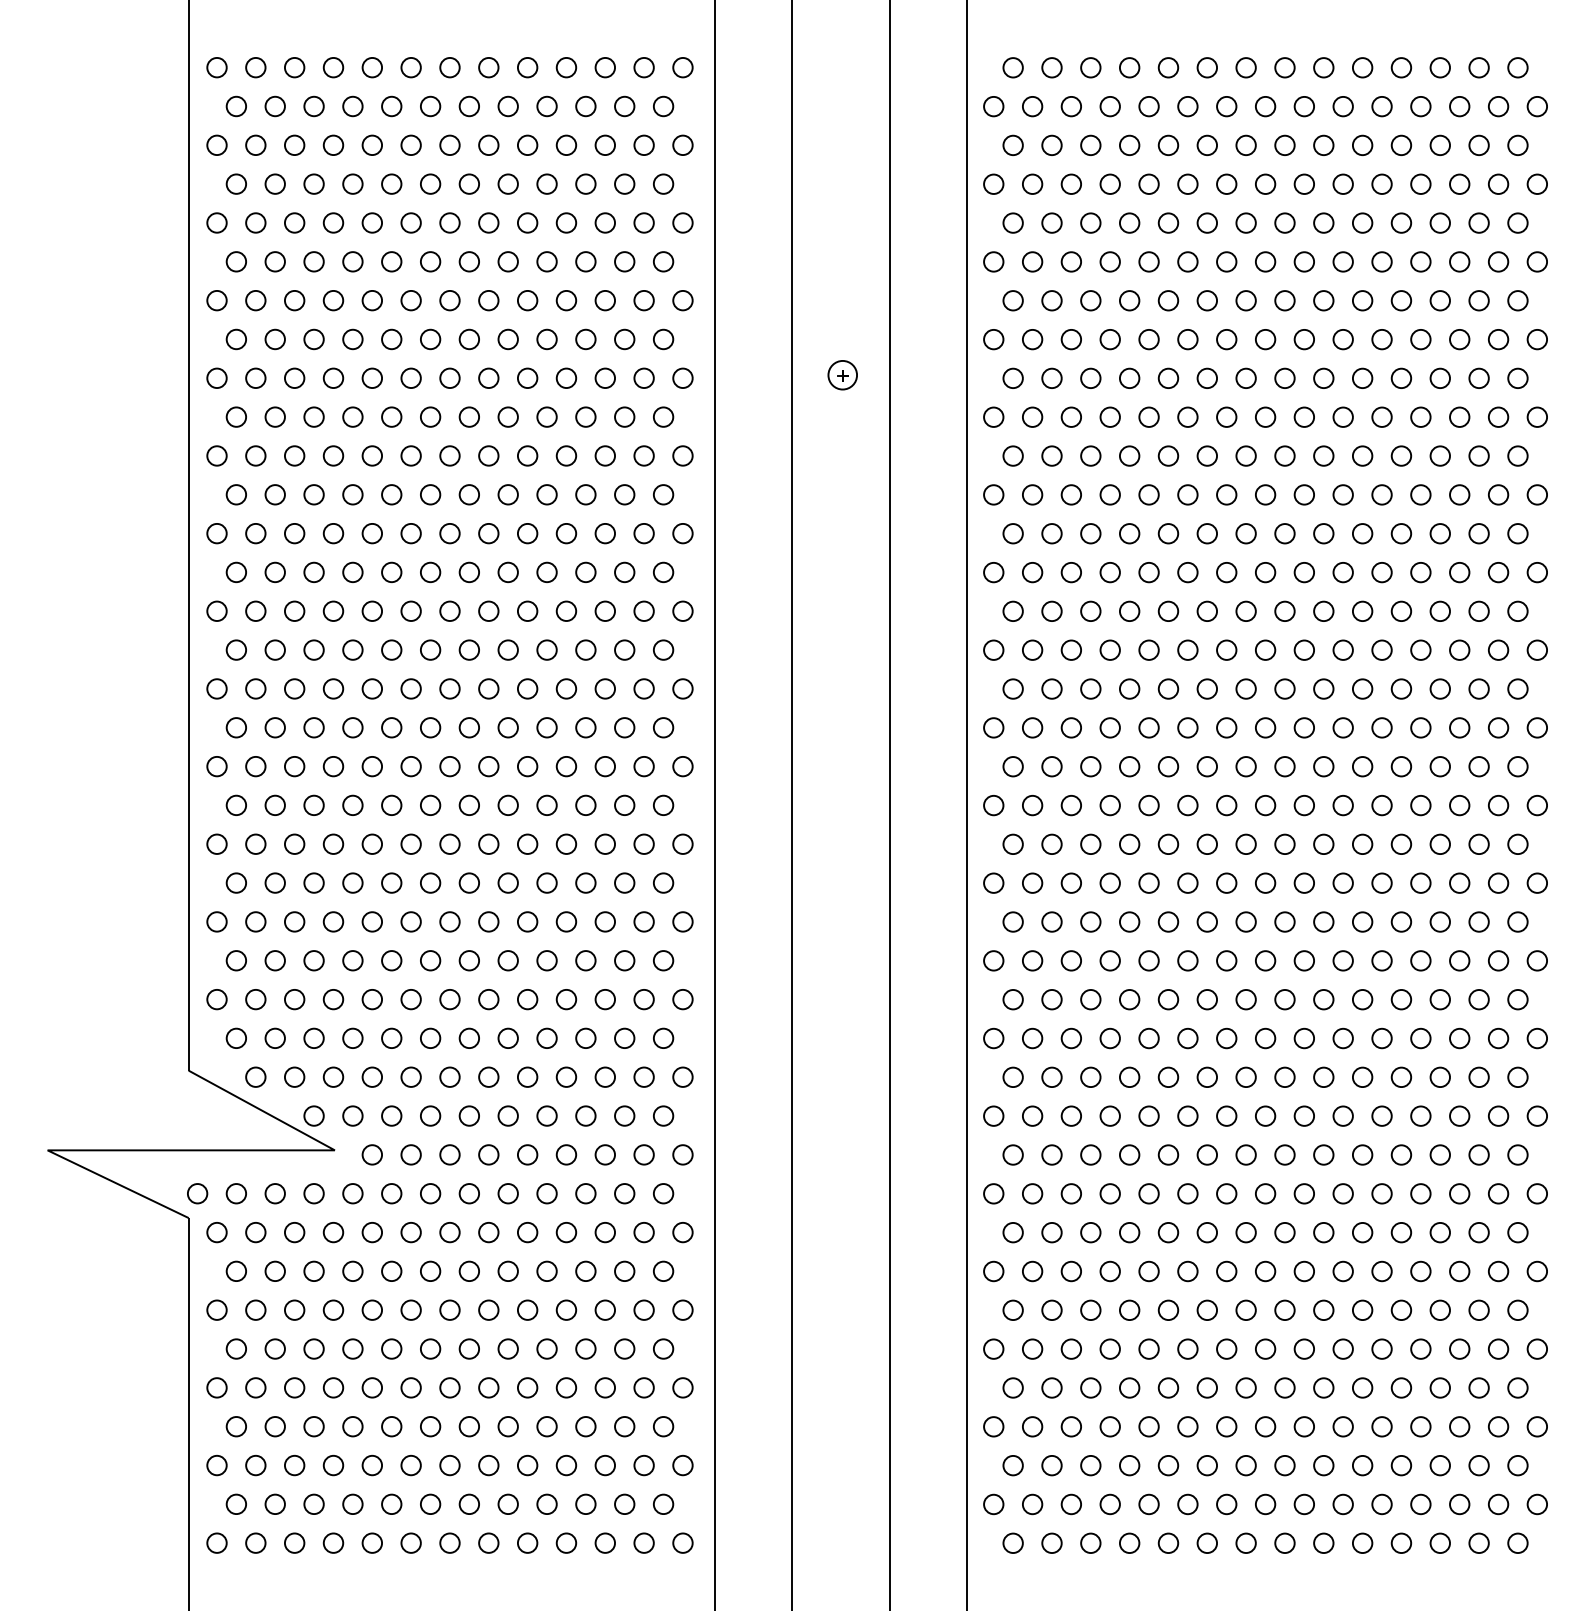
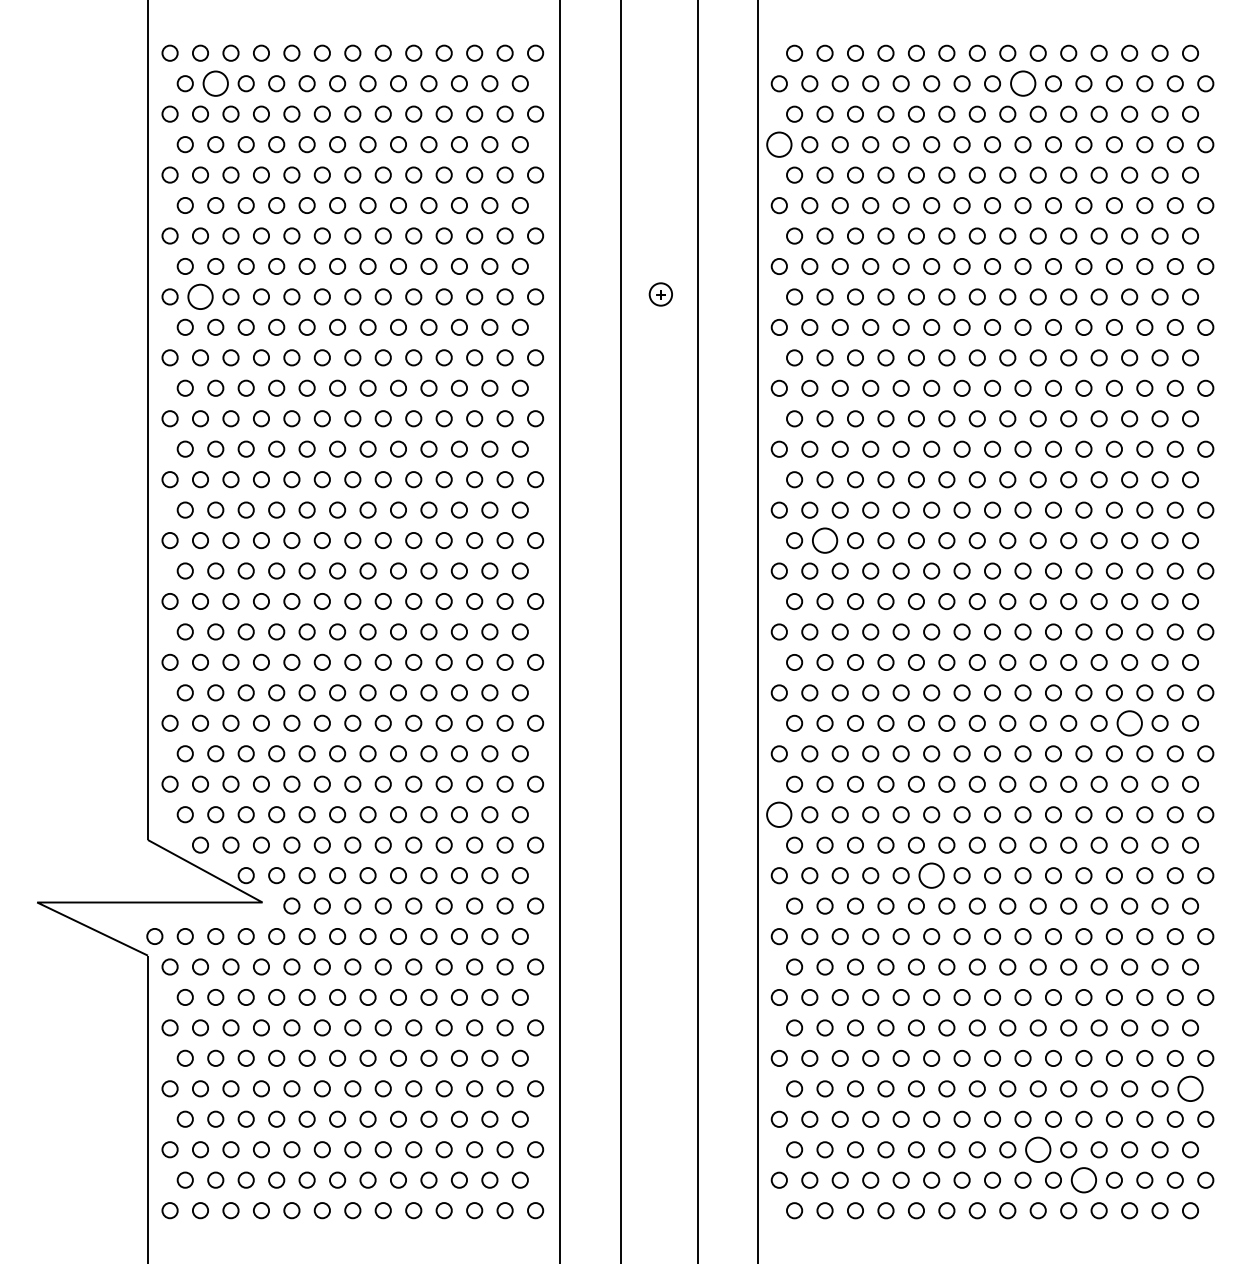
circle: (274, 106) -> (215, 83), size x1.6
circle: (1303, 106) -> (1022, 83), size x1.6
circle: (993, 183) -> (779, 144), size x1.6
circle: (255, 378) -> (200, 297), size x1.6
circle: (1051, 688) -> (824, 540), size x1.6
circle: (1439, 921) -> (1129, 722), size x1.6
circle: (993, 1038) -> (779, 814), size x1.6
circle: (1187, 1115) -> (931, 875), size x1.6
circle: (1517, 1387) -> (1190, 1088), size x1.6
circle: (1323, 1465) -> (1038, 1149), size x1.6
circle: (1381, 1504) -> (1083, 1180), size x1.6

